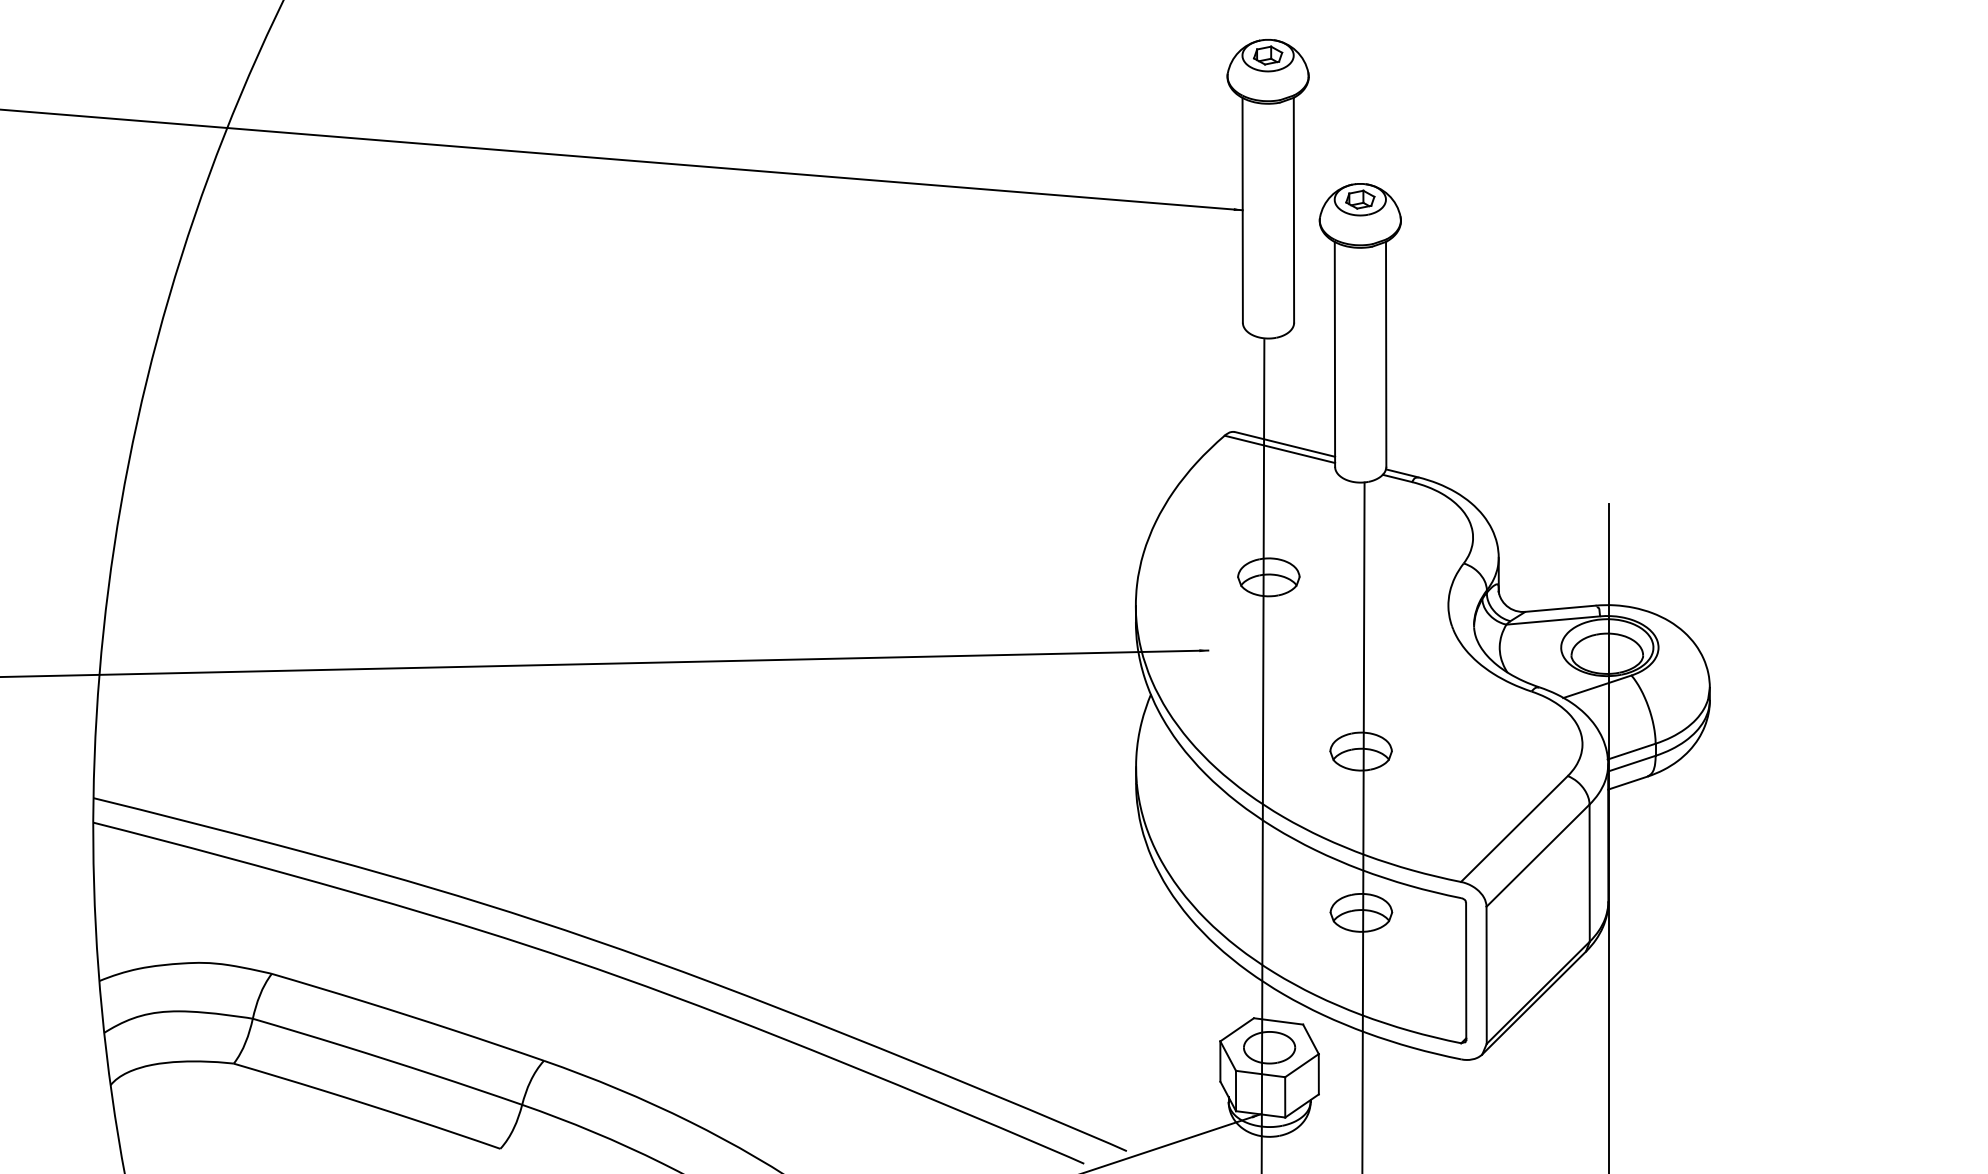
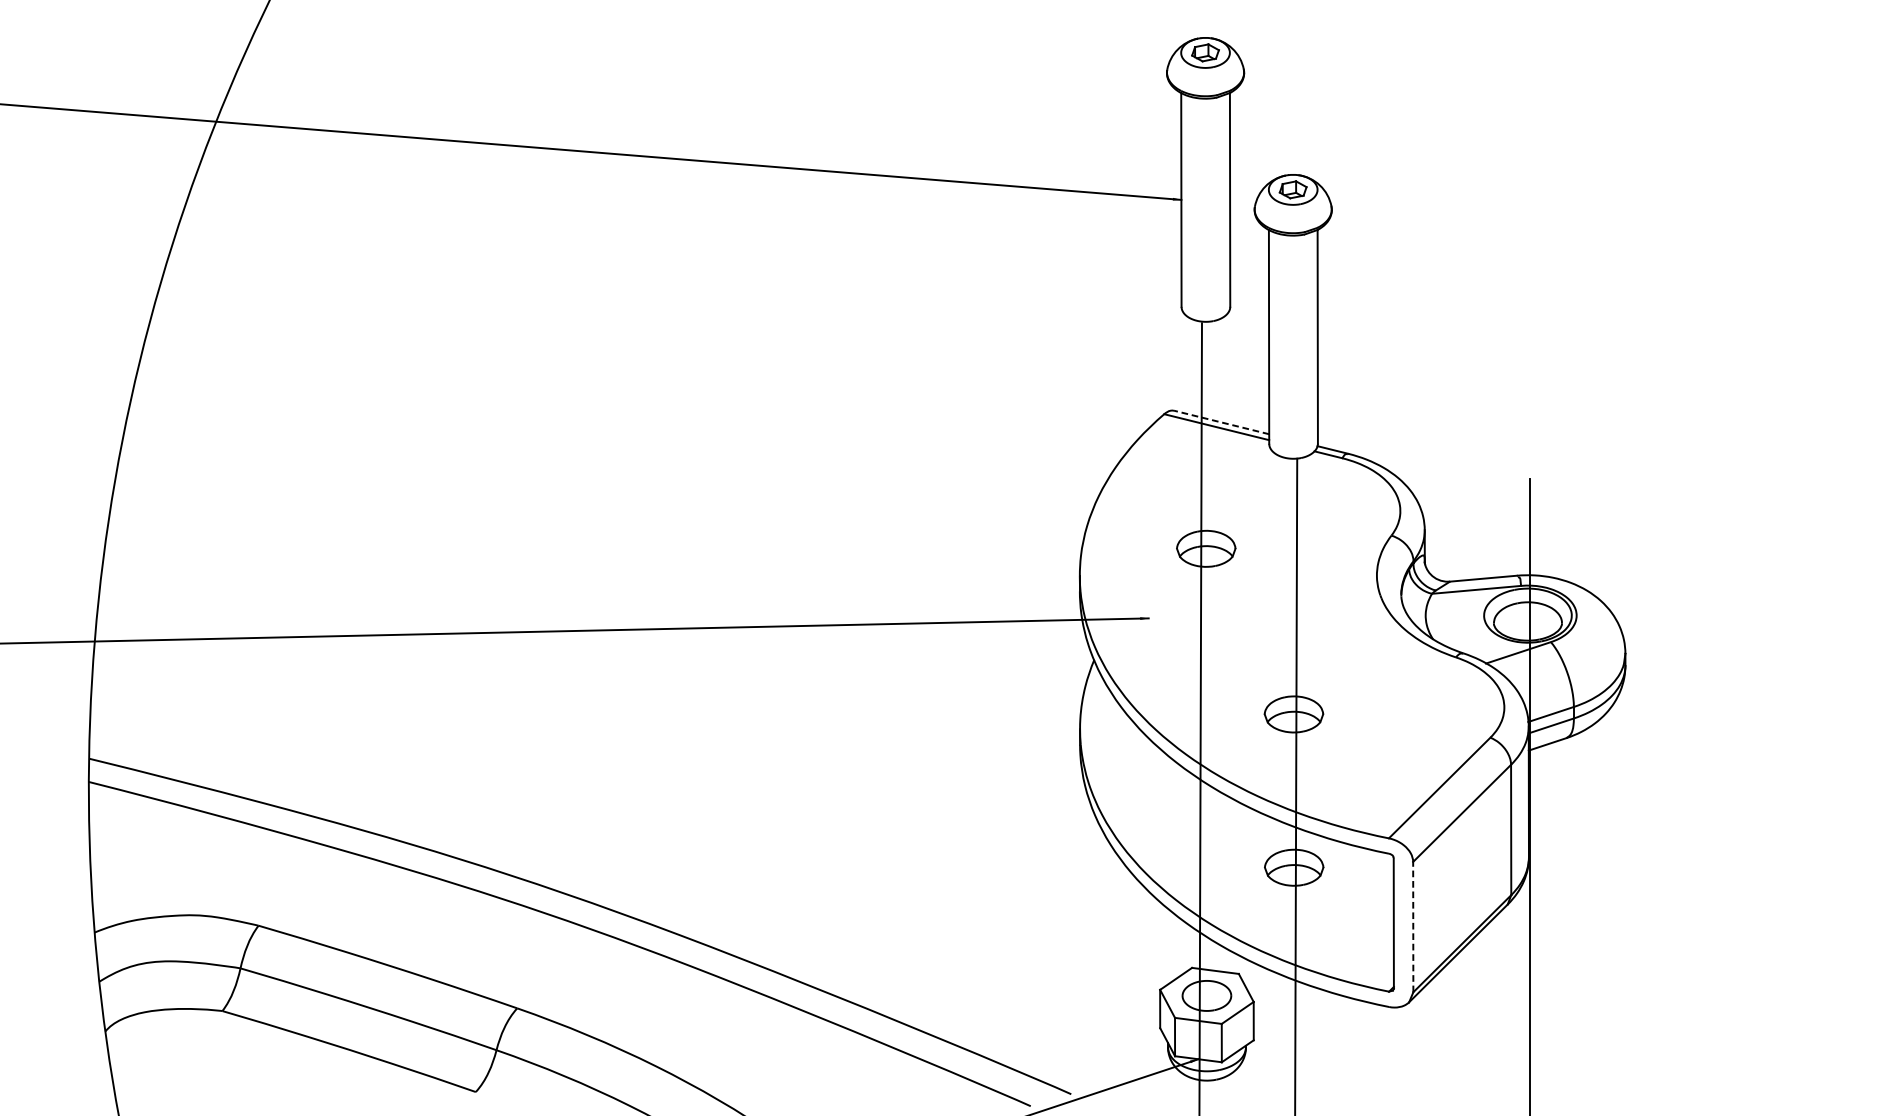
line: (1285, 444) -> (1222, 422), solid -> dashed
line: (1486, 975) -> (1413, 927), solid -> dashed

